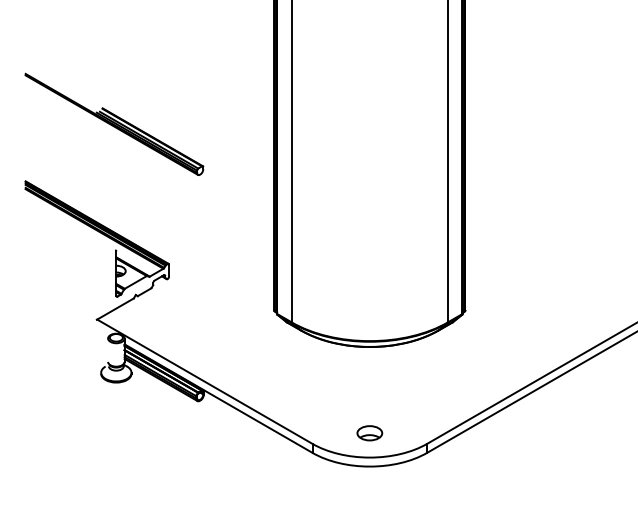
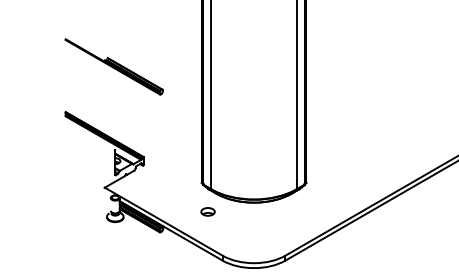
part: (113, 123) -> (113, 66), moved
part: (368, 432) -> (207, 211), moved

